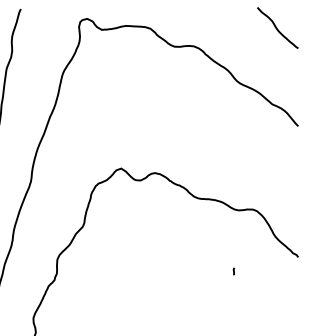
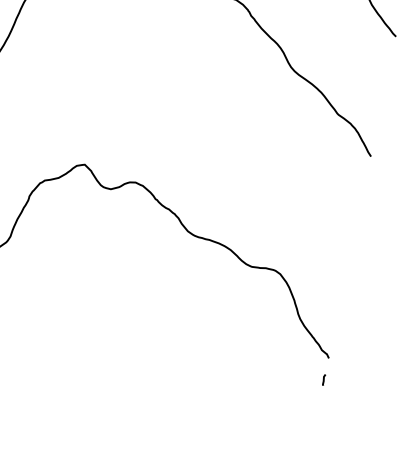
line: (233, 271) -> (323, 379), moved

